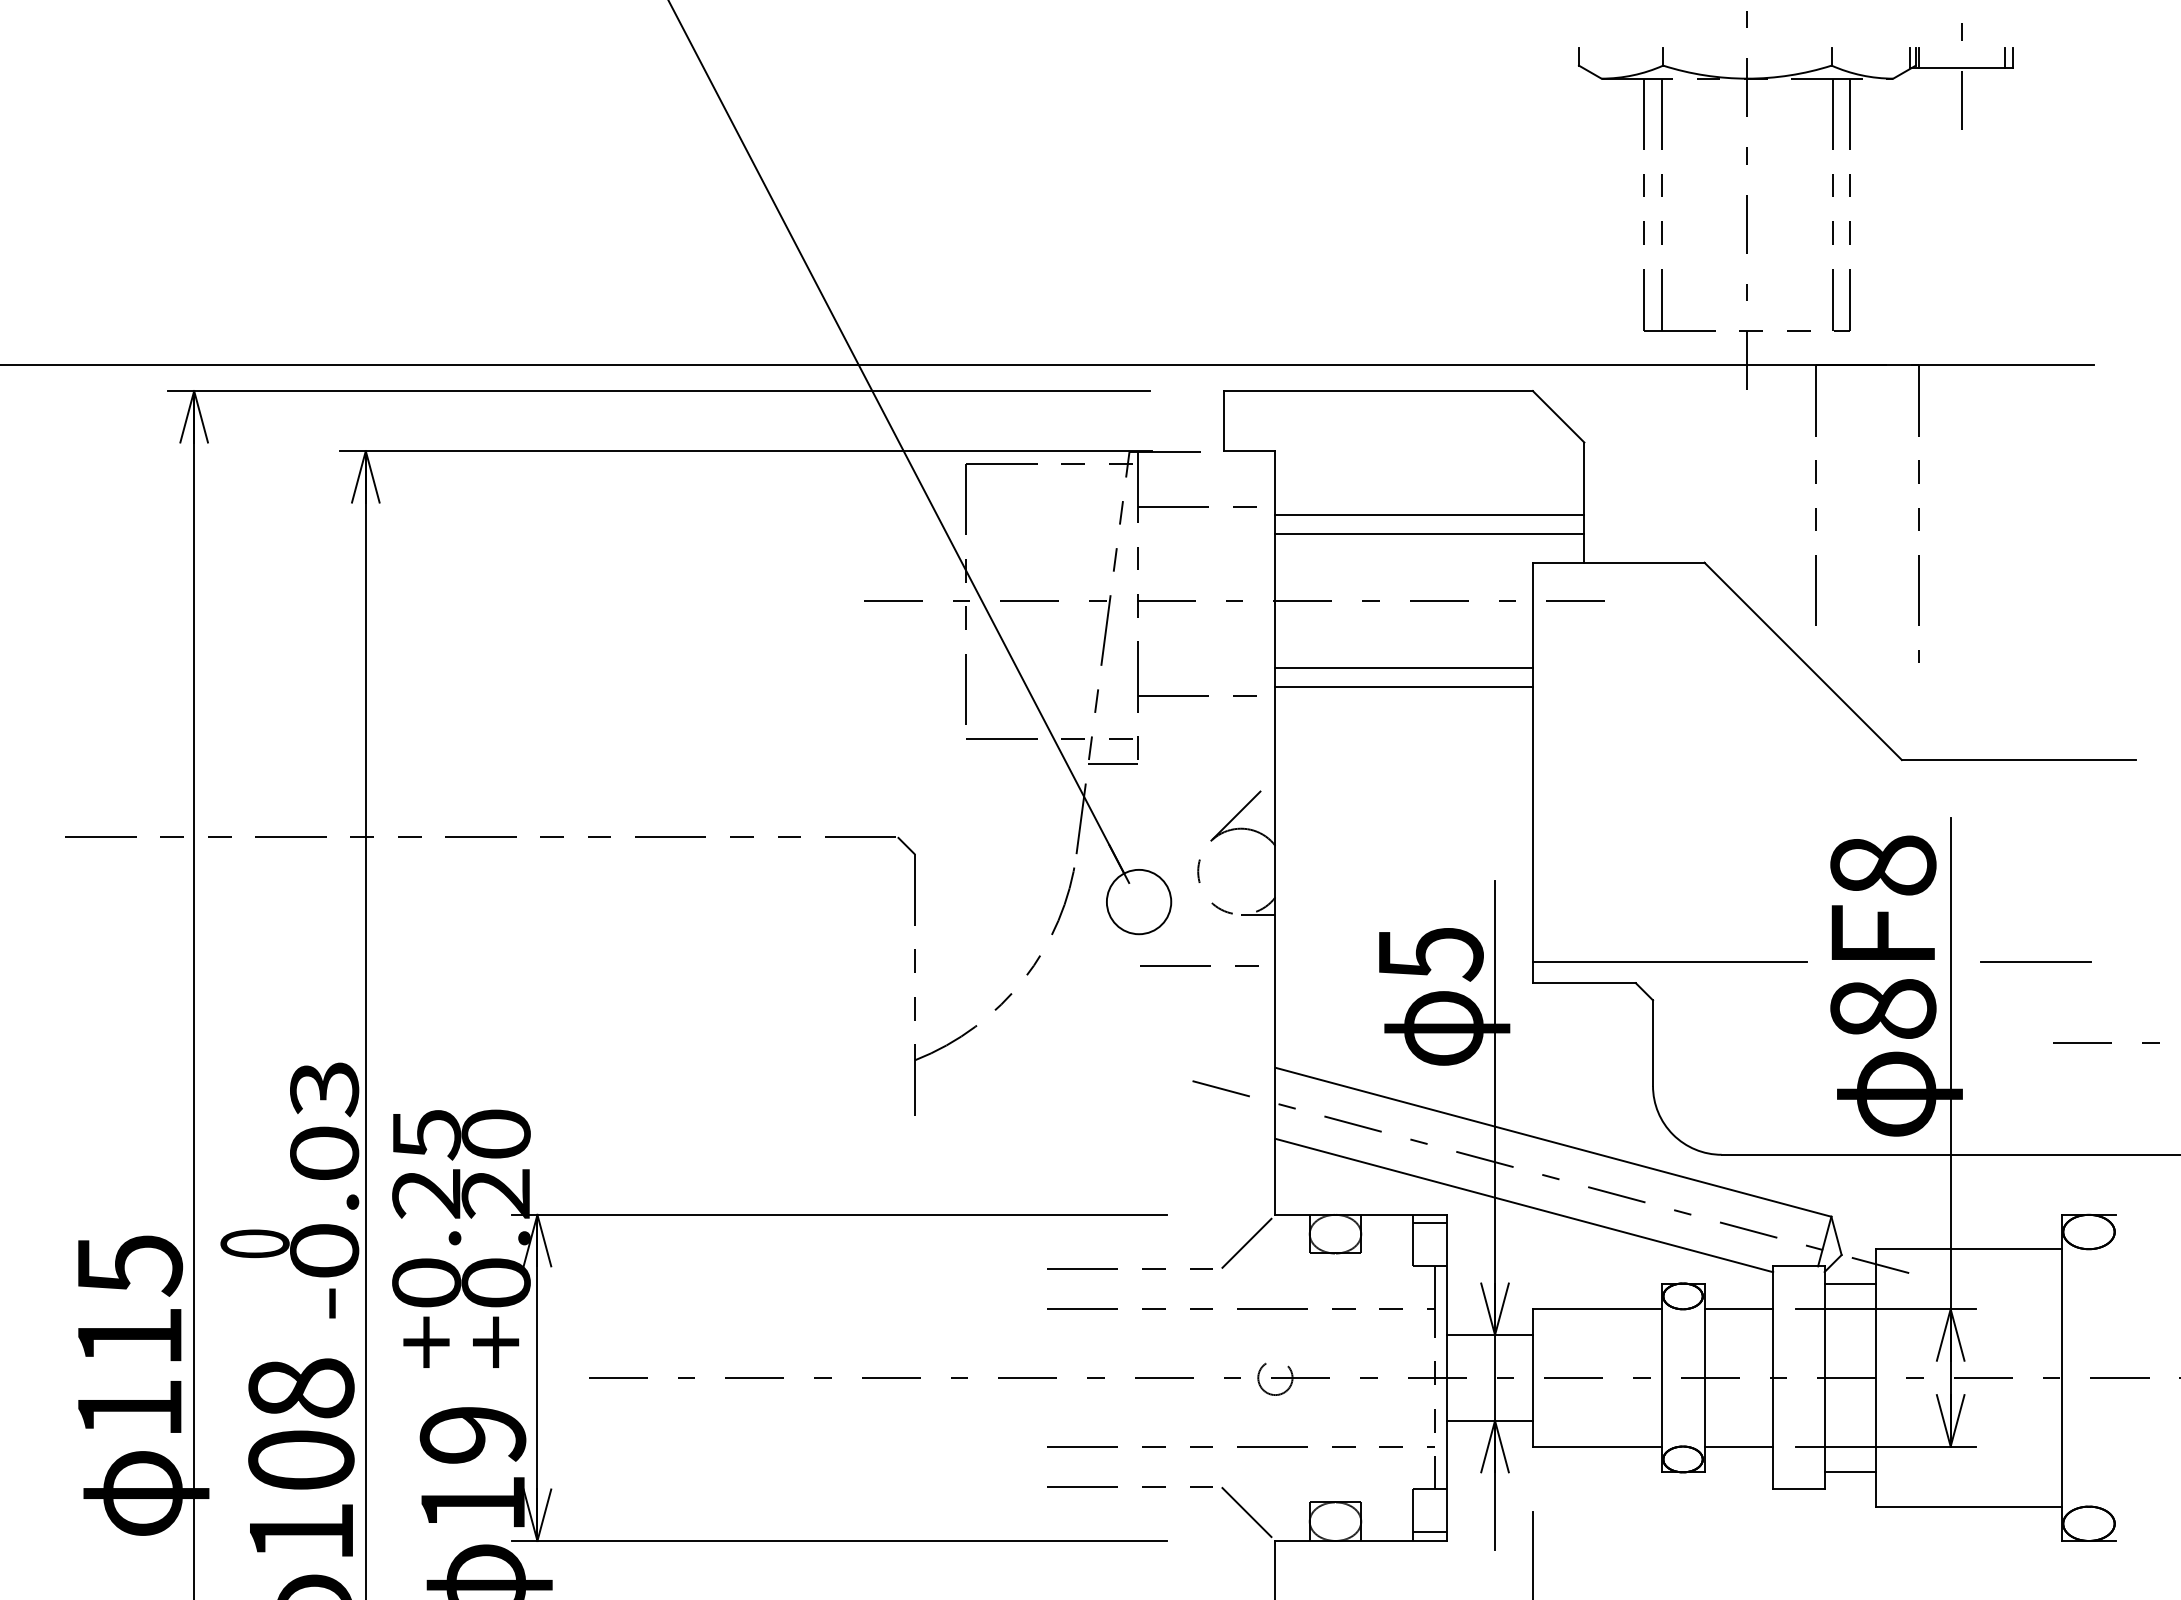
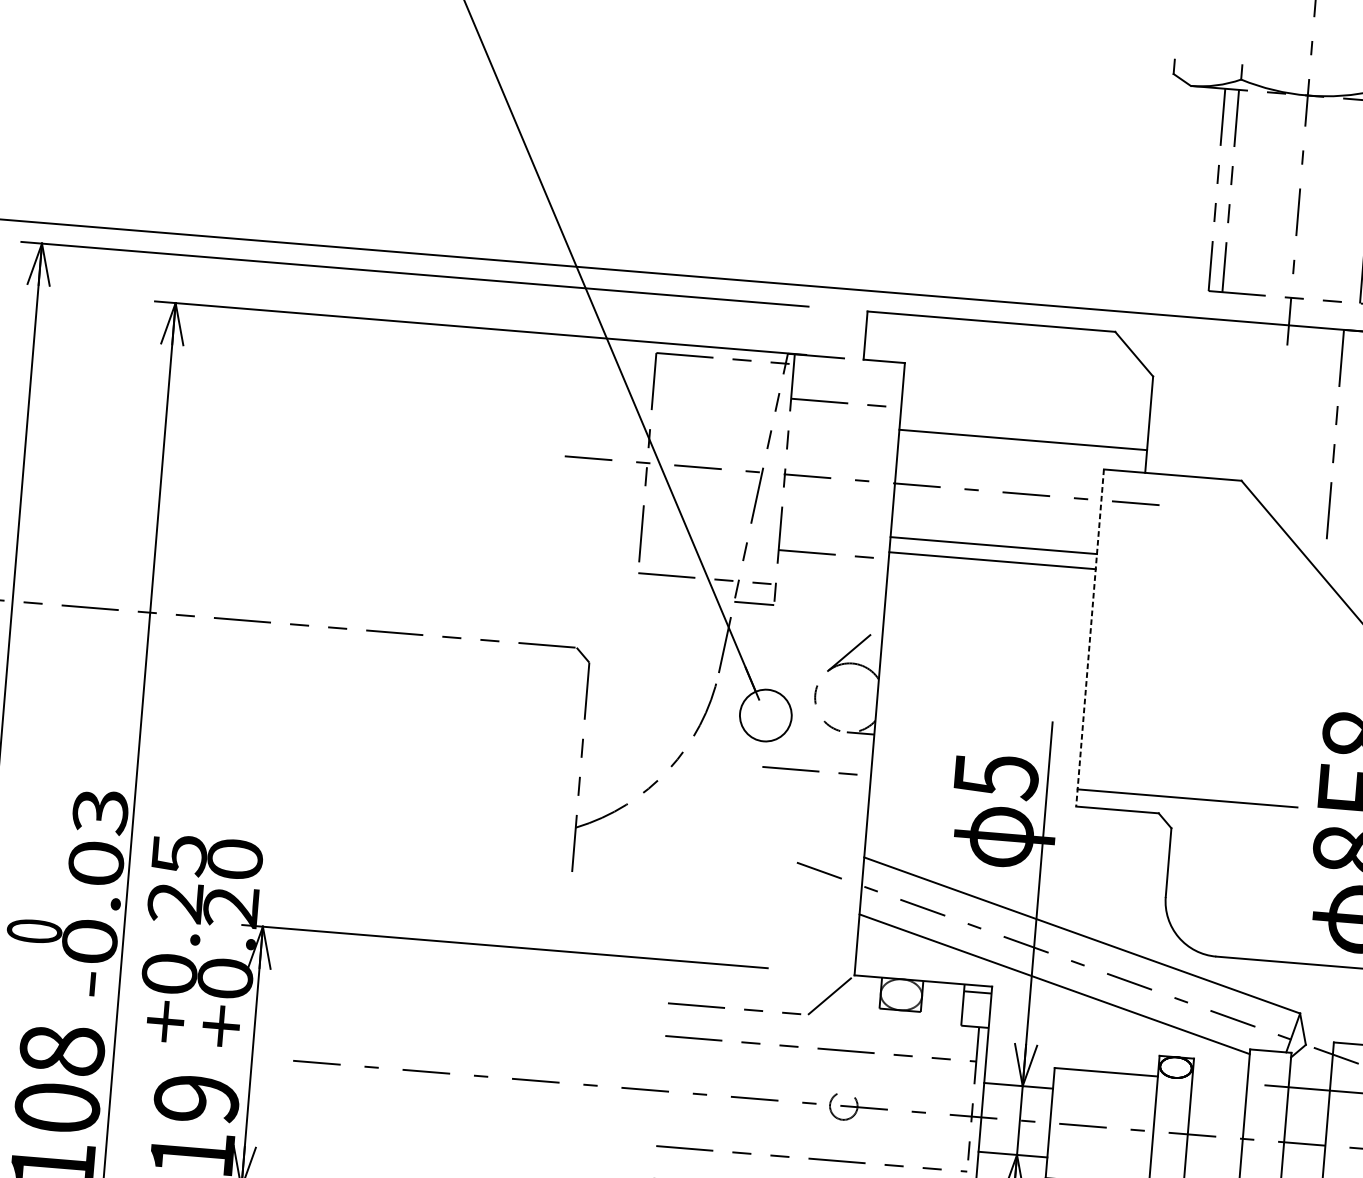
line: (1429, 515) -> (1024, 424), removed
line: (1532, 773) -> (1089, 638), solid -> dashed
line: (1850, 1283) -> (1311, 1068), removed
line: (1738, 1309) -> (1219, 1081), removed

